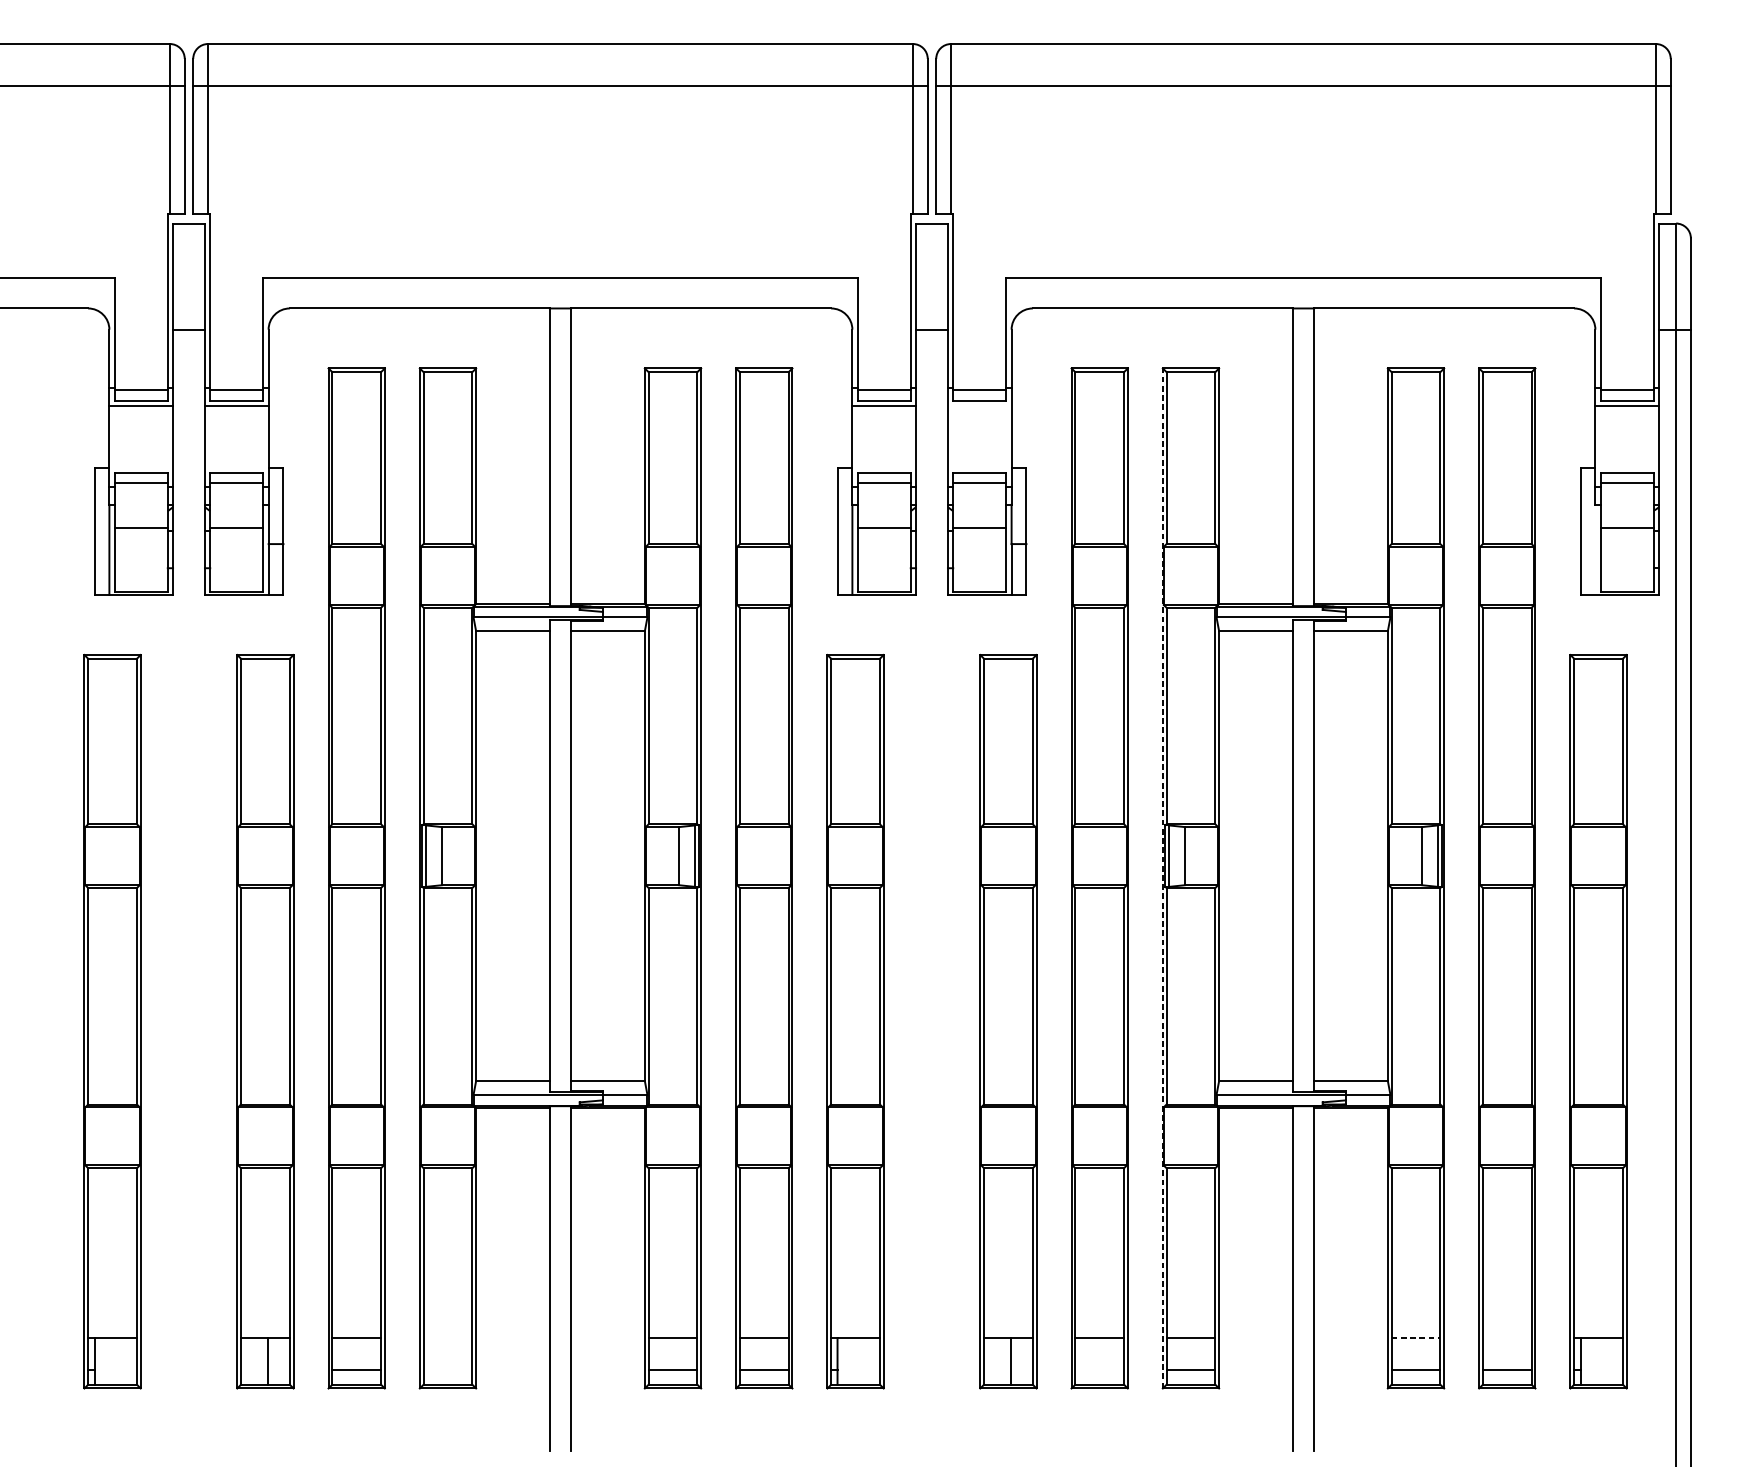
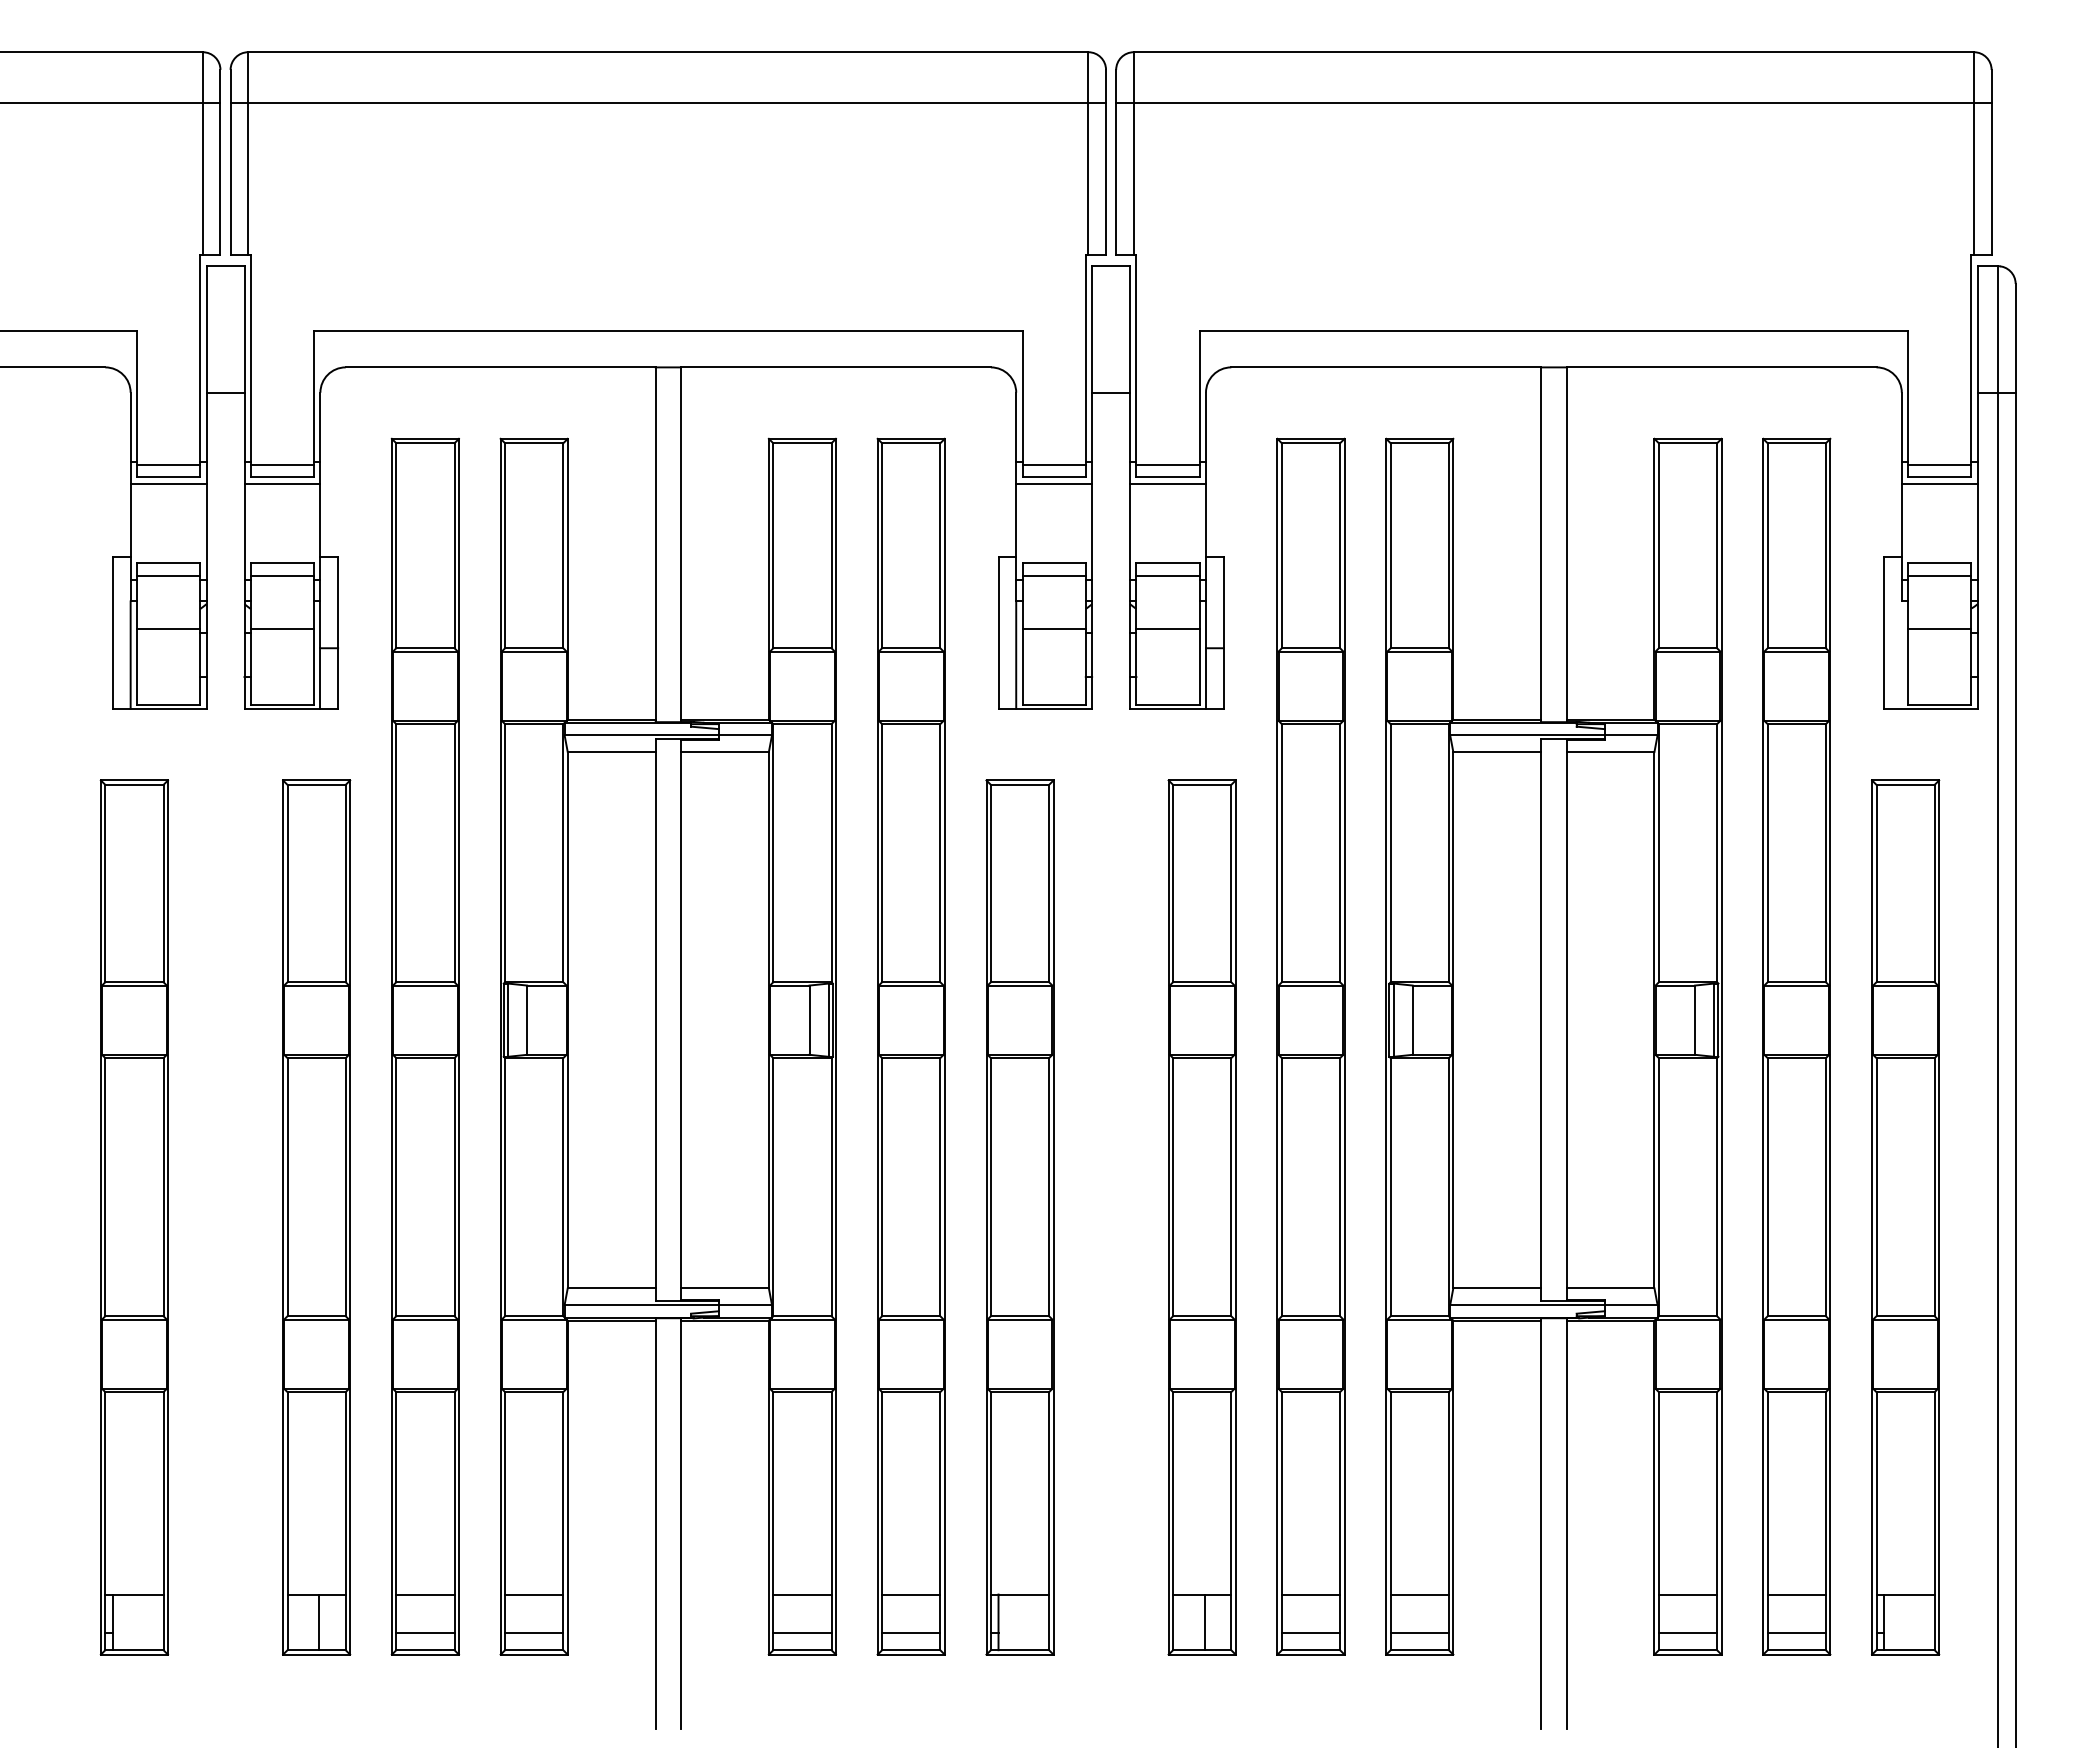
line: (979, 406) -> (1167, 484), added
line: (1163, 878) -> (1386, 1046), dashed -> solid
line: (448, 1337) -> (534, 1594), added
line: (1416, 1337) -> (1688, 1594), dashed -> solid
line: (1507, 1337) -> (1796, 1594), added
line: (448, 1369) -> (534, 1632), added
line: (1099, 1369) -> (1310, 1632), added

